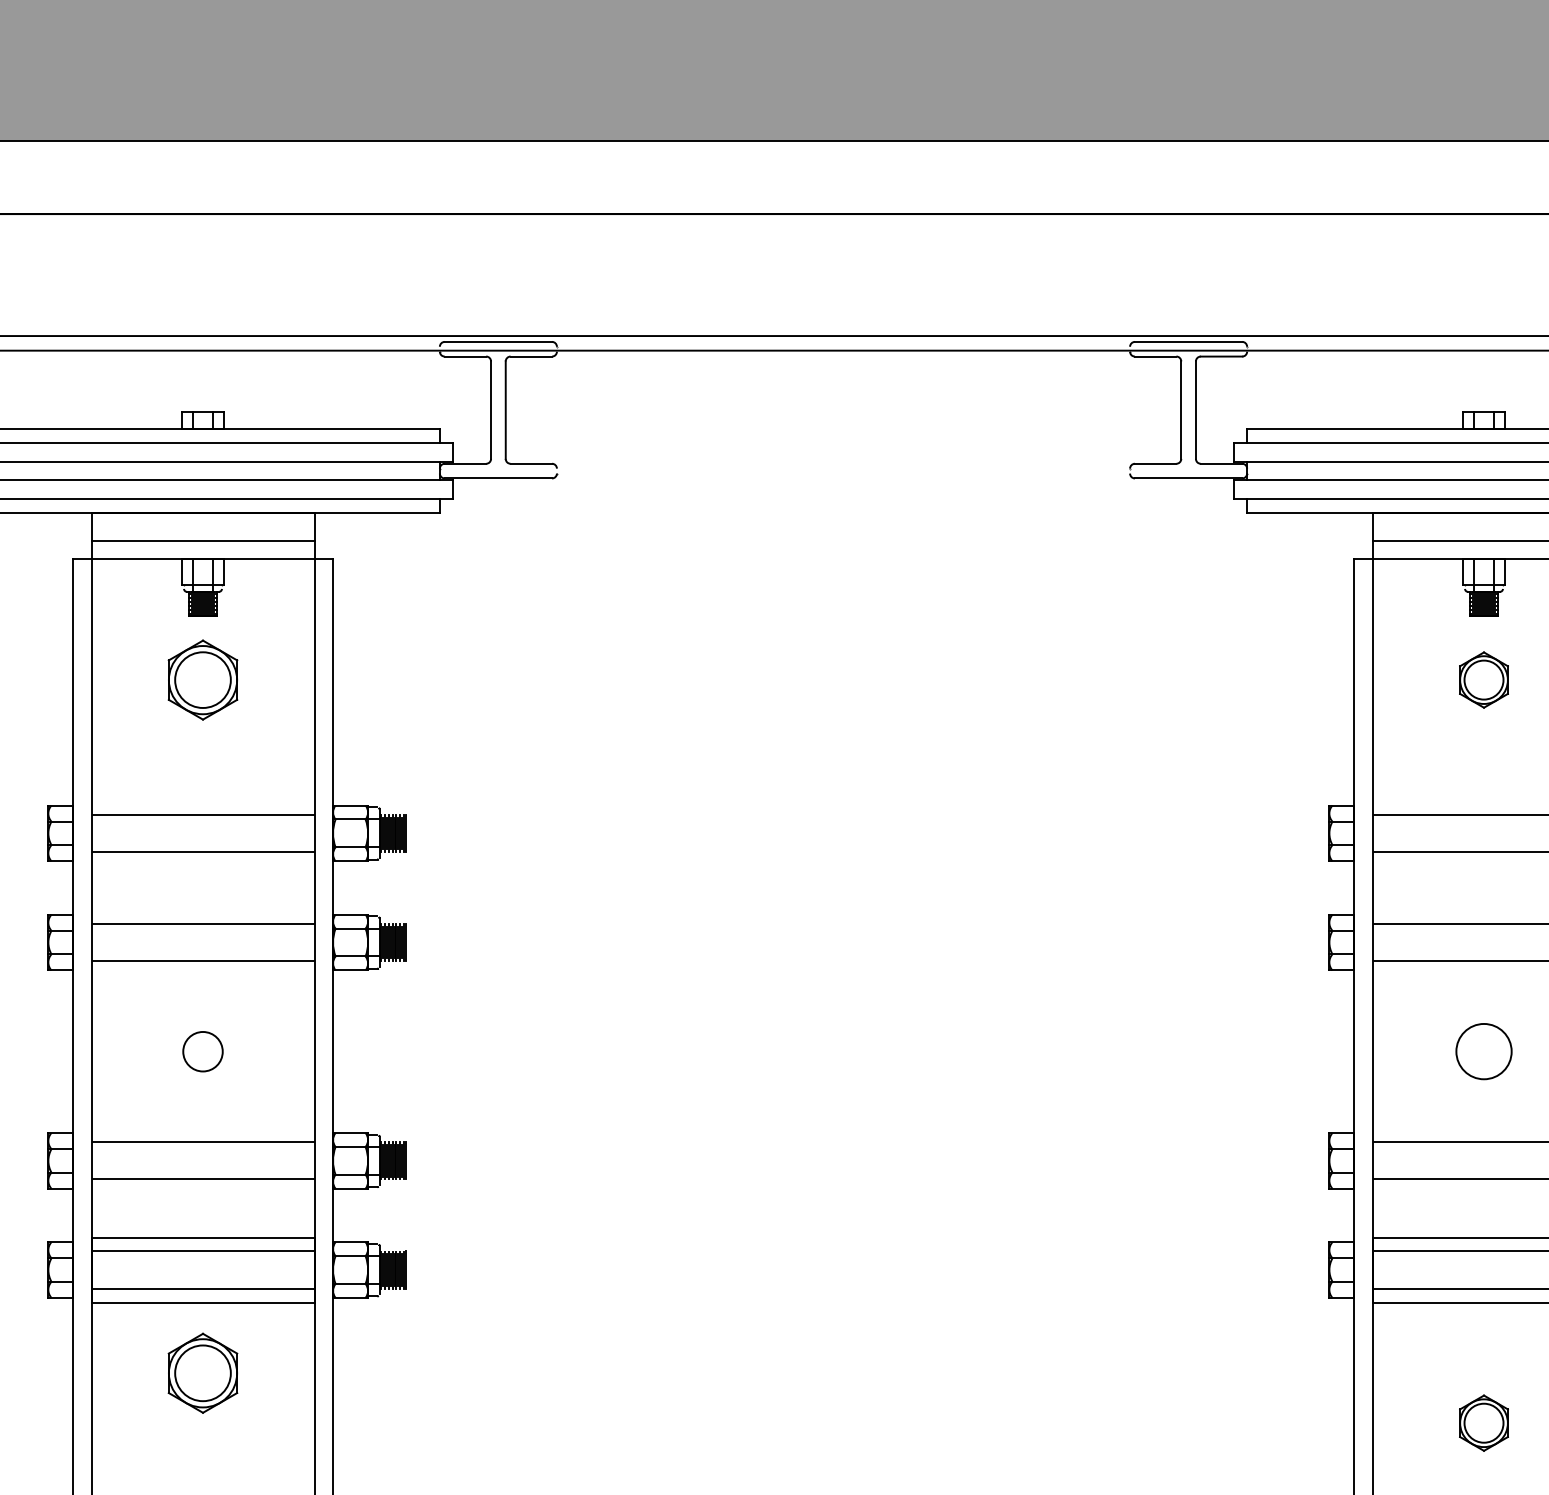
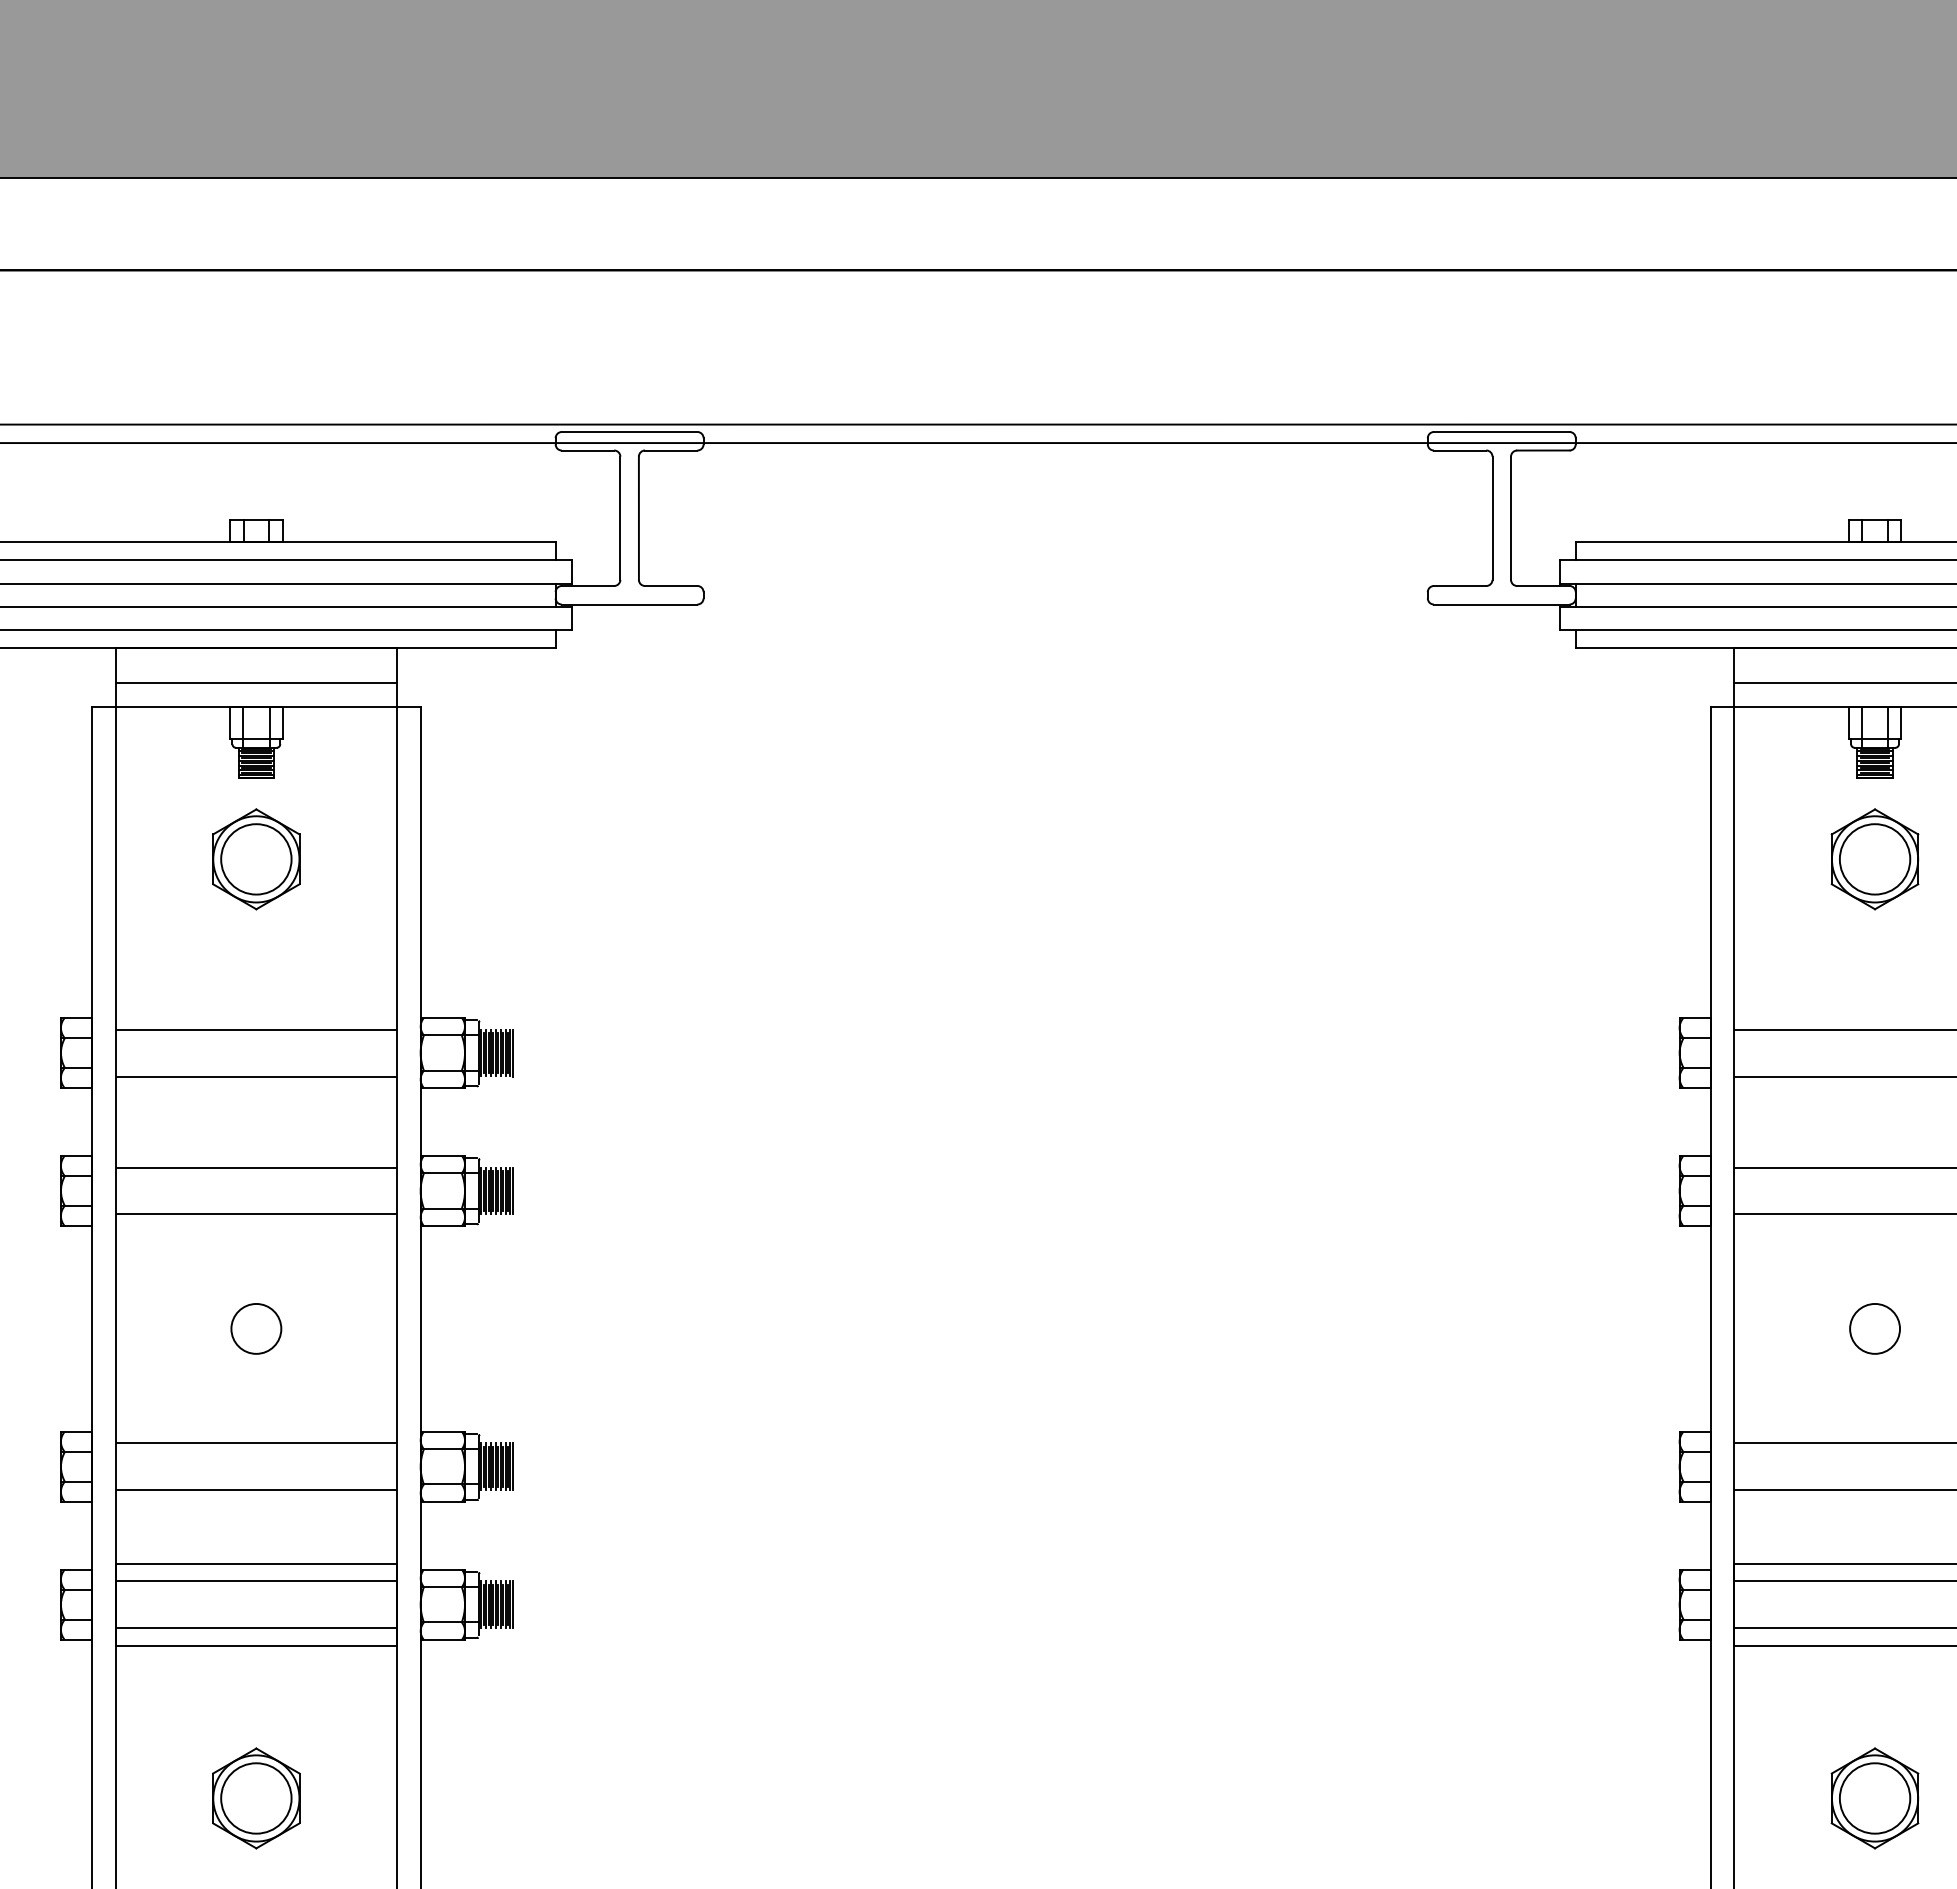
part: (1483, 679) -> (1874, 858), size x1.43
circle: (1483, 1051) -> (1874, 1328), size x0.71
part: (202, 1372) -> (255, 1797), moved
part: (1483, 1422) -> (1874, 1797), size x1.43

